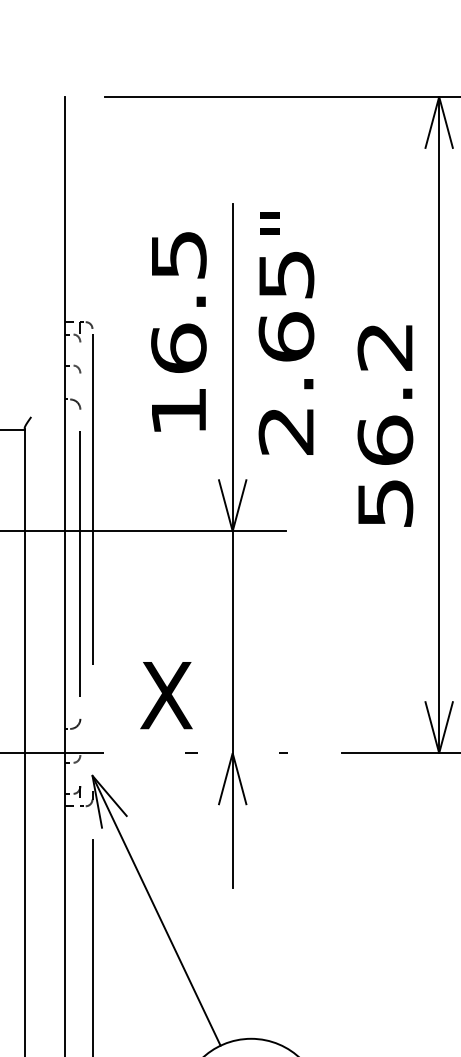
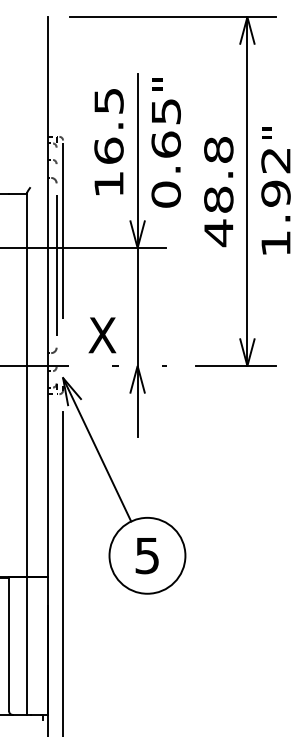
text: (384, 426) -> (218, 192), 56.2 -> 48.8
text: (285, 430) -> (165, 194), 2.65 -> 0.65

